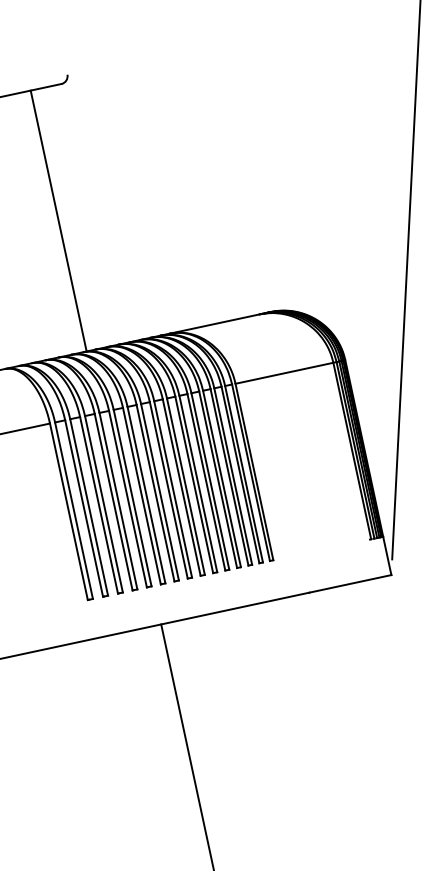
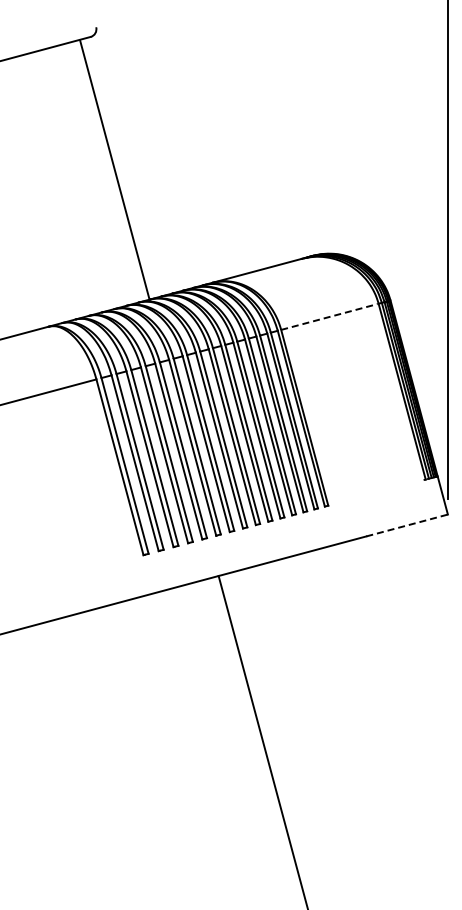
line: (58, 221) -> (114, 170), moved
line: (283, 373) -> (329, 317), solid -> dashed
line: (350, 583) -> (407, 525), solid -> dashed

